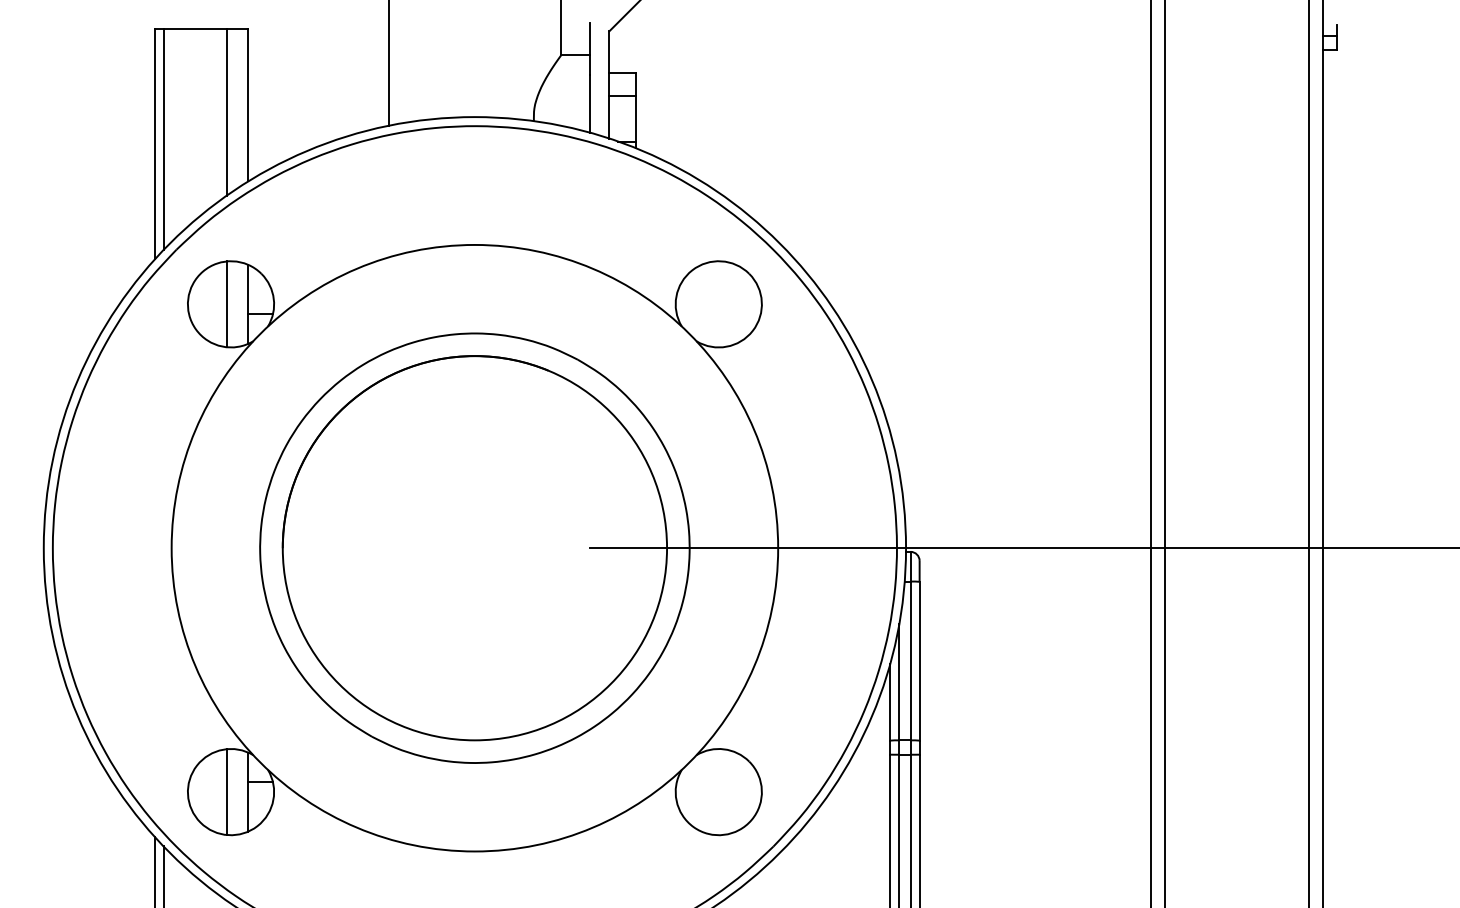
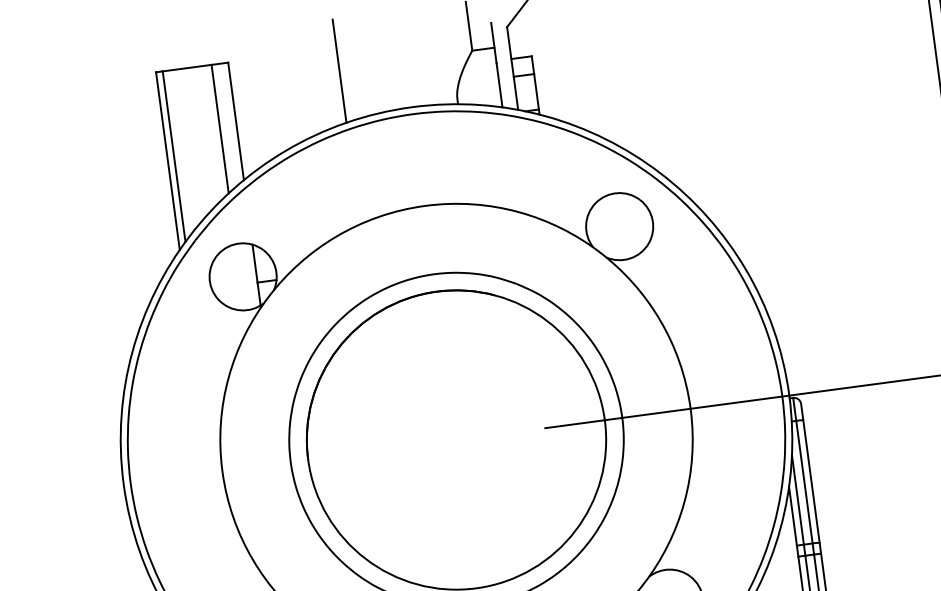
line: (226, 304) -> (239, 277), removed

